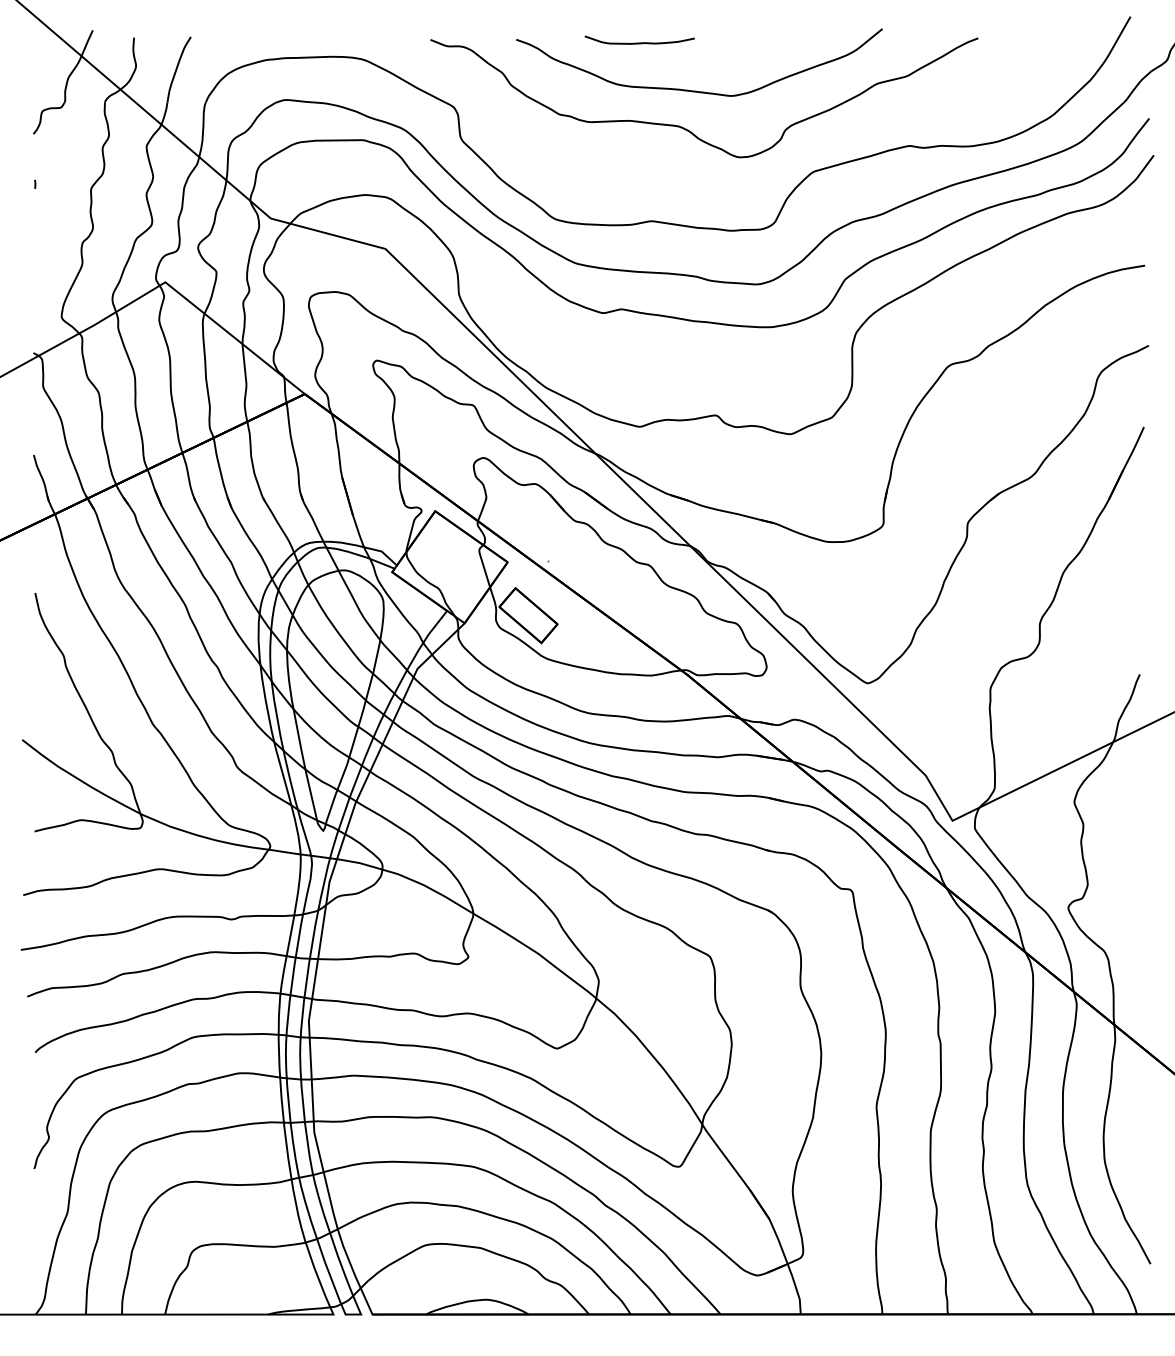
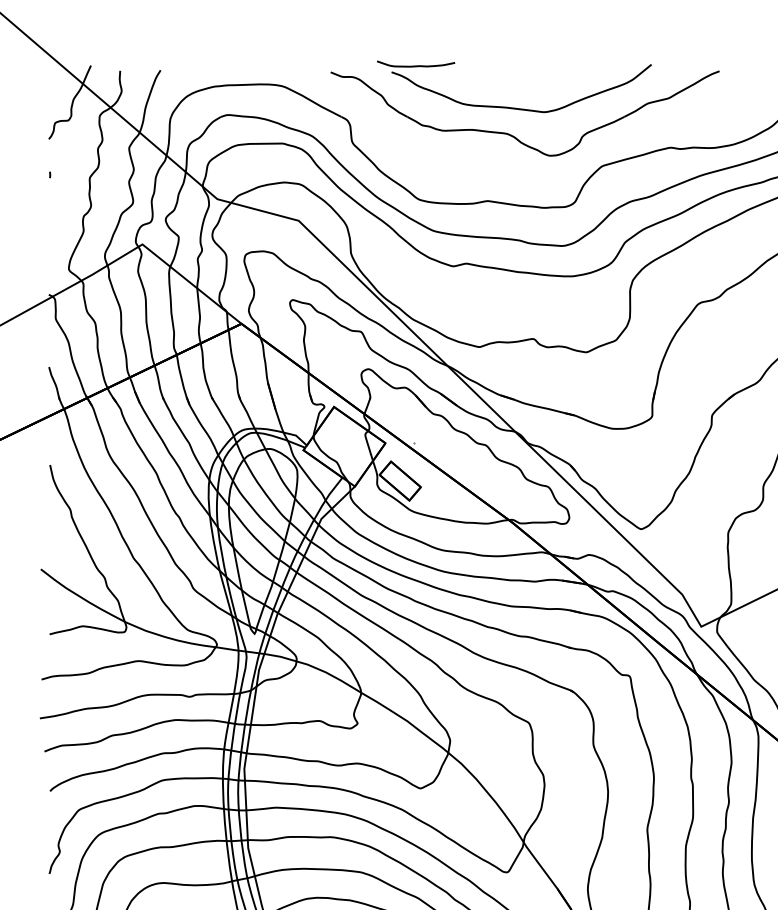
curve: (639, 42) -> (415, 65), moved

